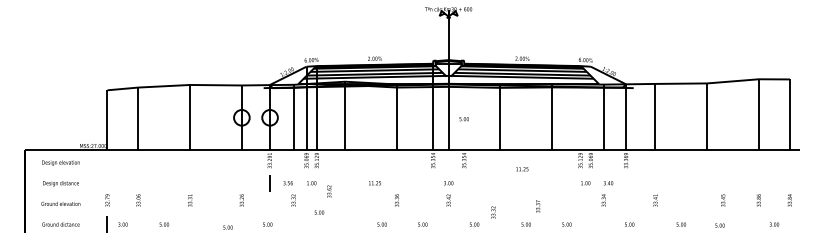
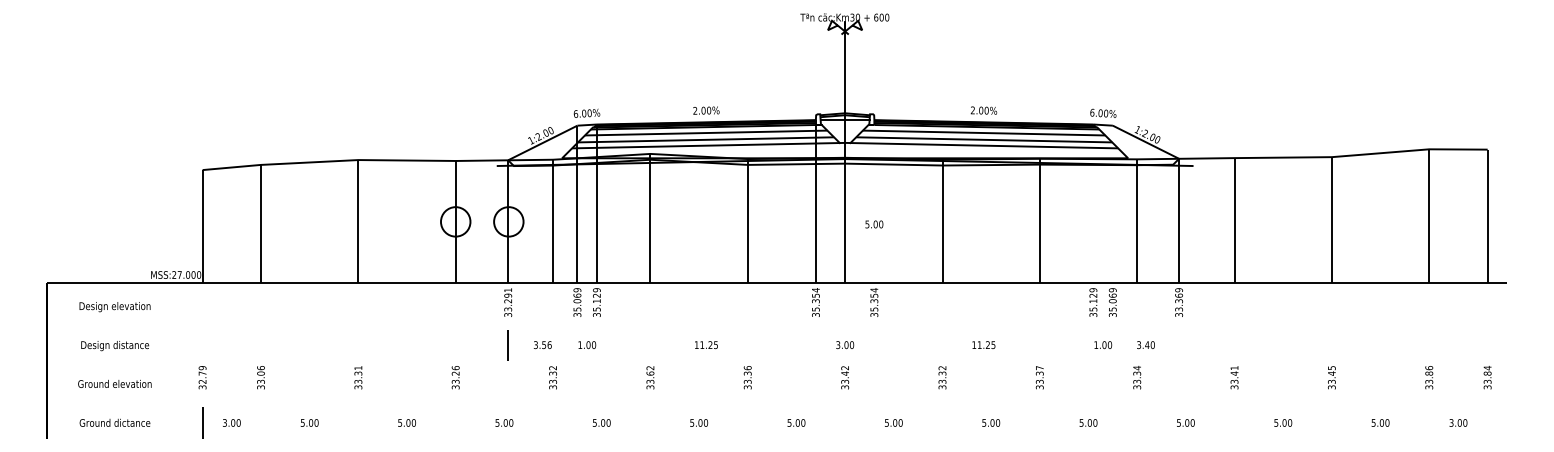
text: (522, 169) -> (984, 345), moved
text: (329, 191) -> (650, 377), moved
text: (723, 200) -> (1332, 377), moved
text: (538, 206) -> (1040, 377), moved
text: (319, 212) -> (601, 422), moved
text: (493, 212) -> (942, 377), moved
text: (381, 224) -> (697, 422), moved
text: (566, 224) -> (1087, 422), moved
text: (719, 225) -> (1379, 422), moved
text: (227, 227) -> (406, 422), moved

